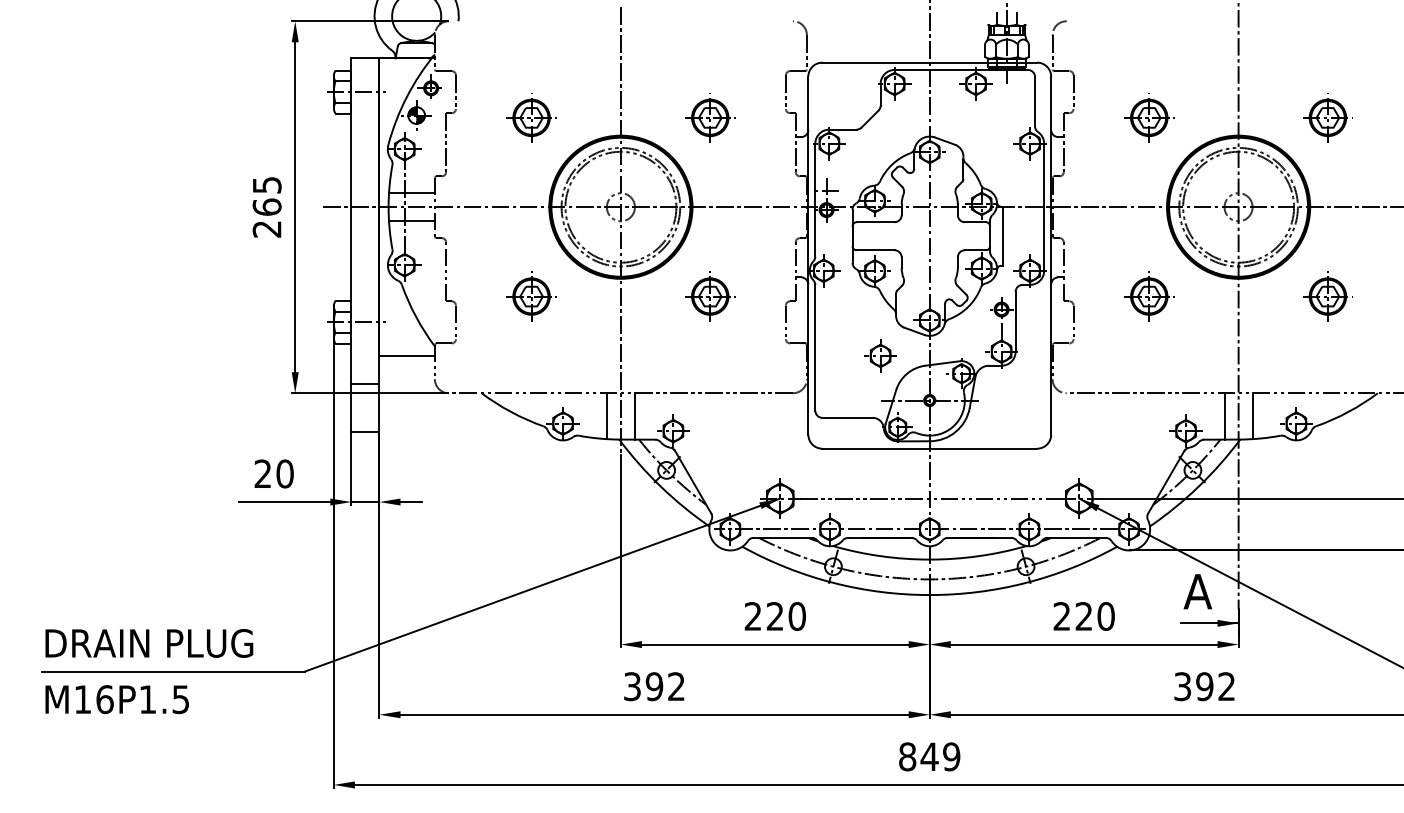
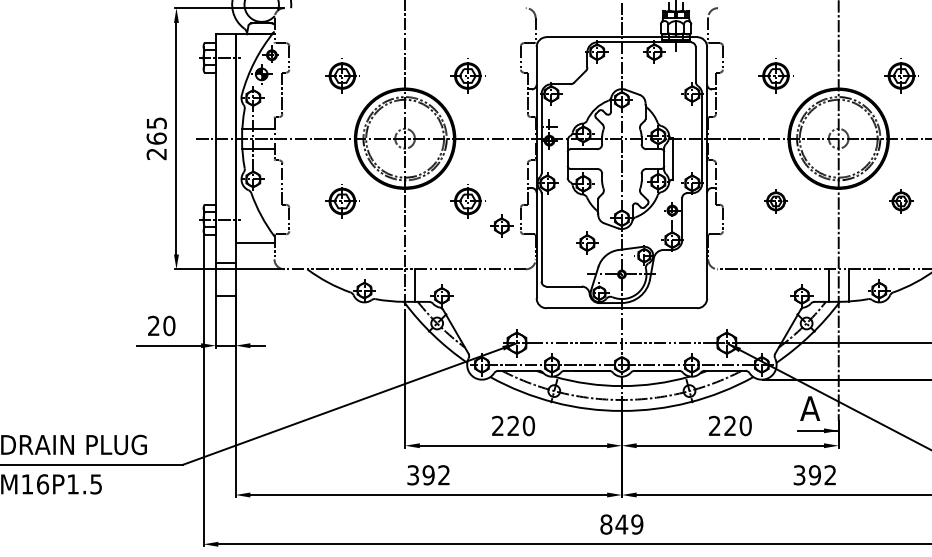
part: (1149, 296) -> (776, 201), size x0.7
part: (1327, 296) -> (901, 201), size x0.7
part: (758, 331) -> (501, 225), added
line: (606, 416) -> (394, 285), removed

